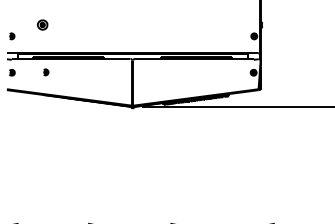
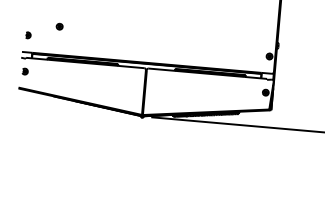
part: (42, 24) -> (59, 26), size x0.62
part: (46, 72) -> (59, 74), removed

